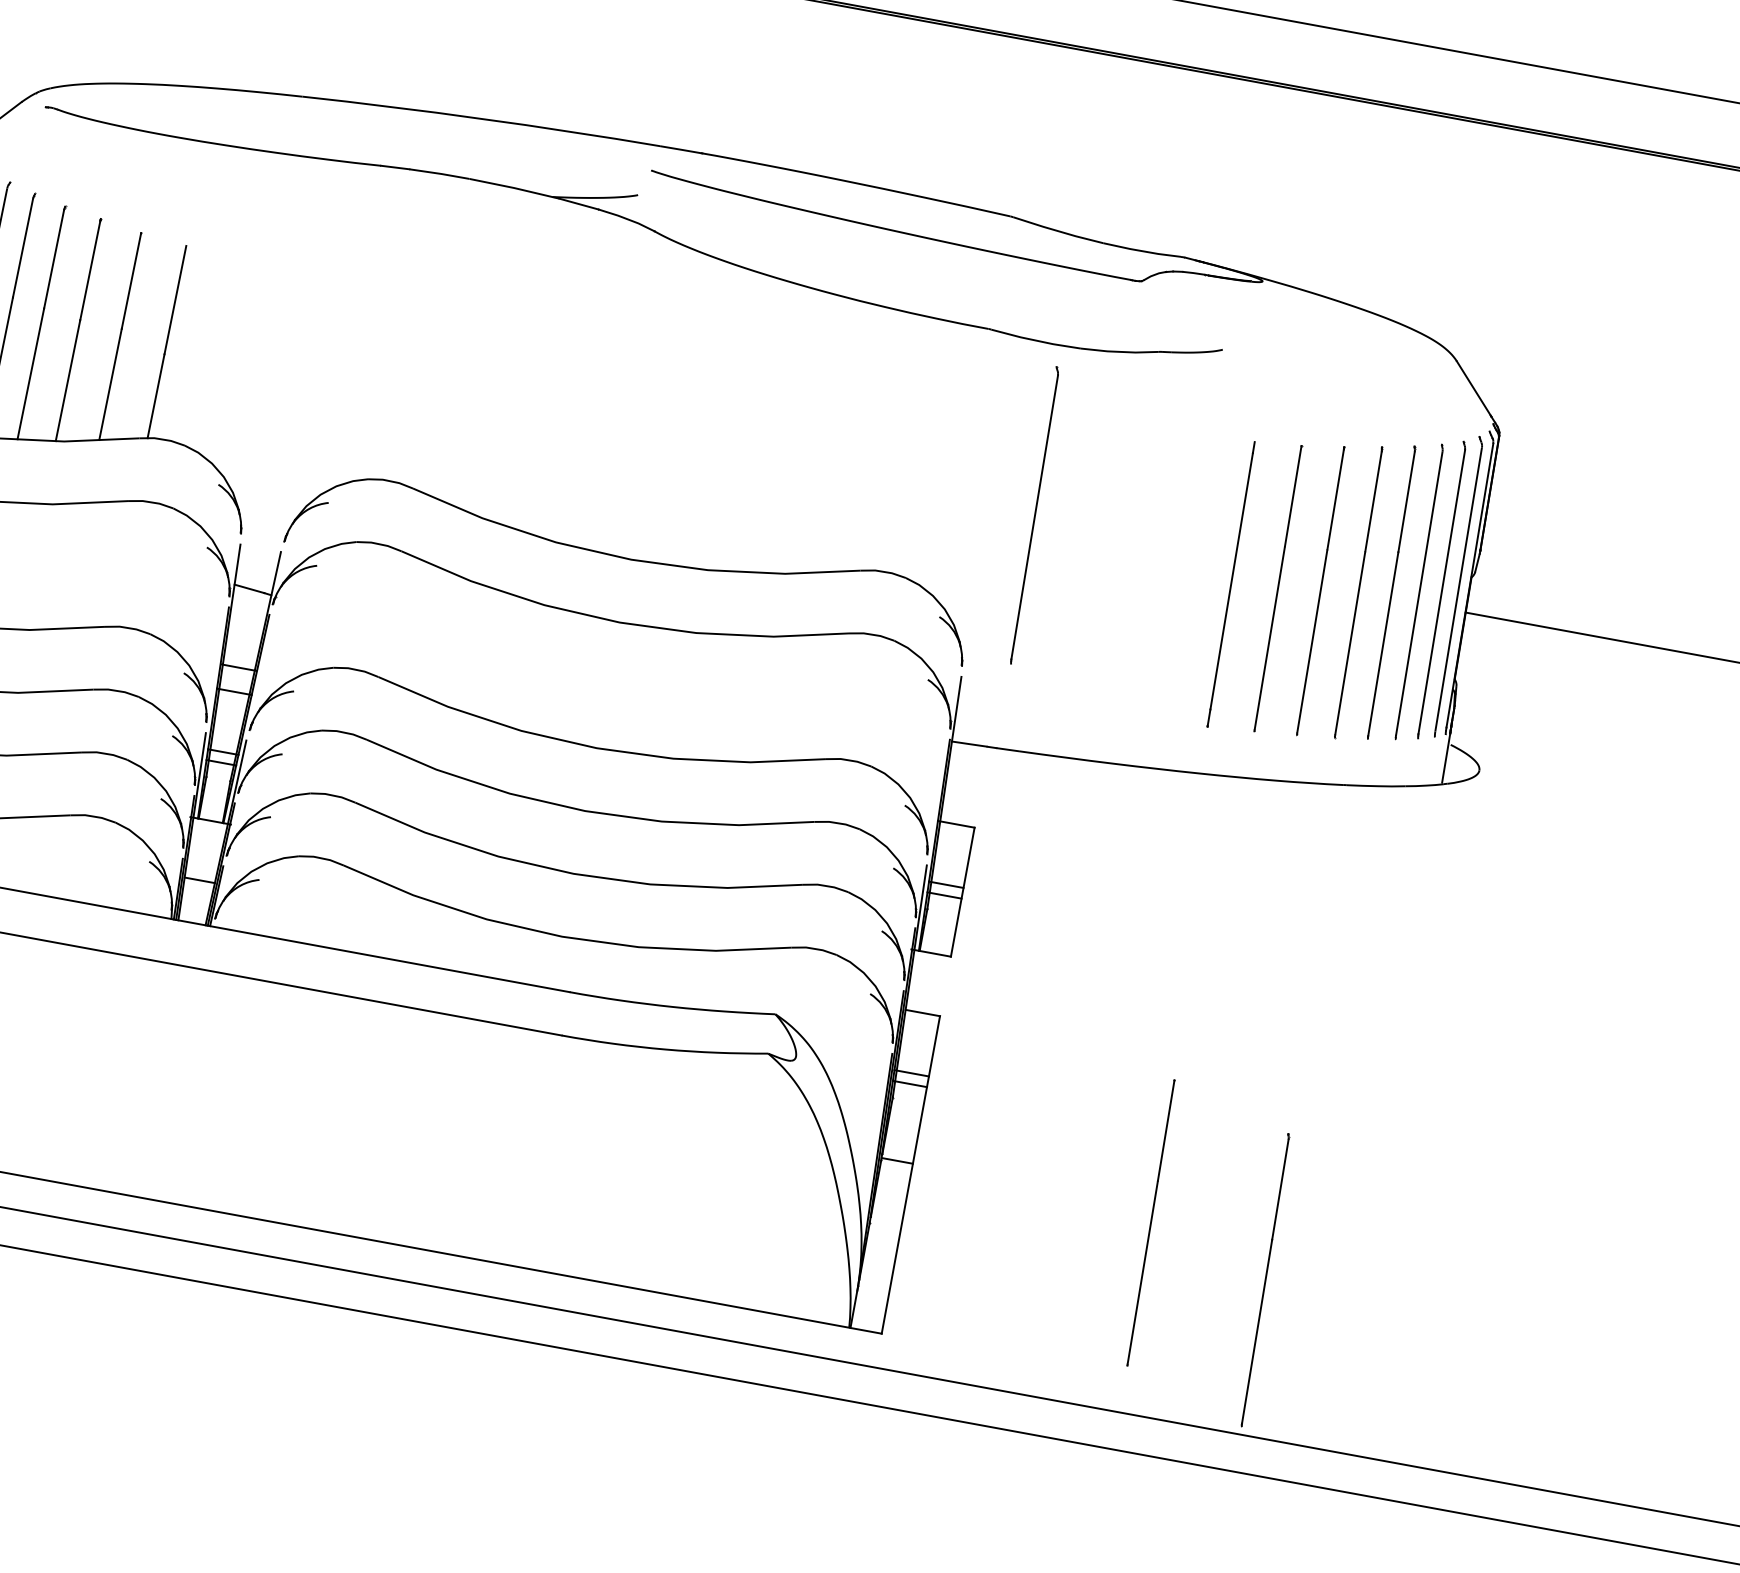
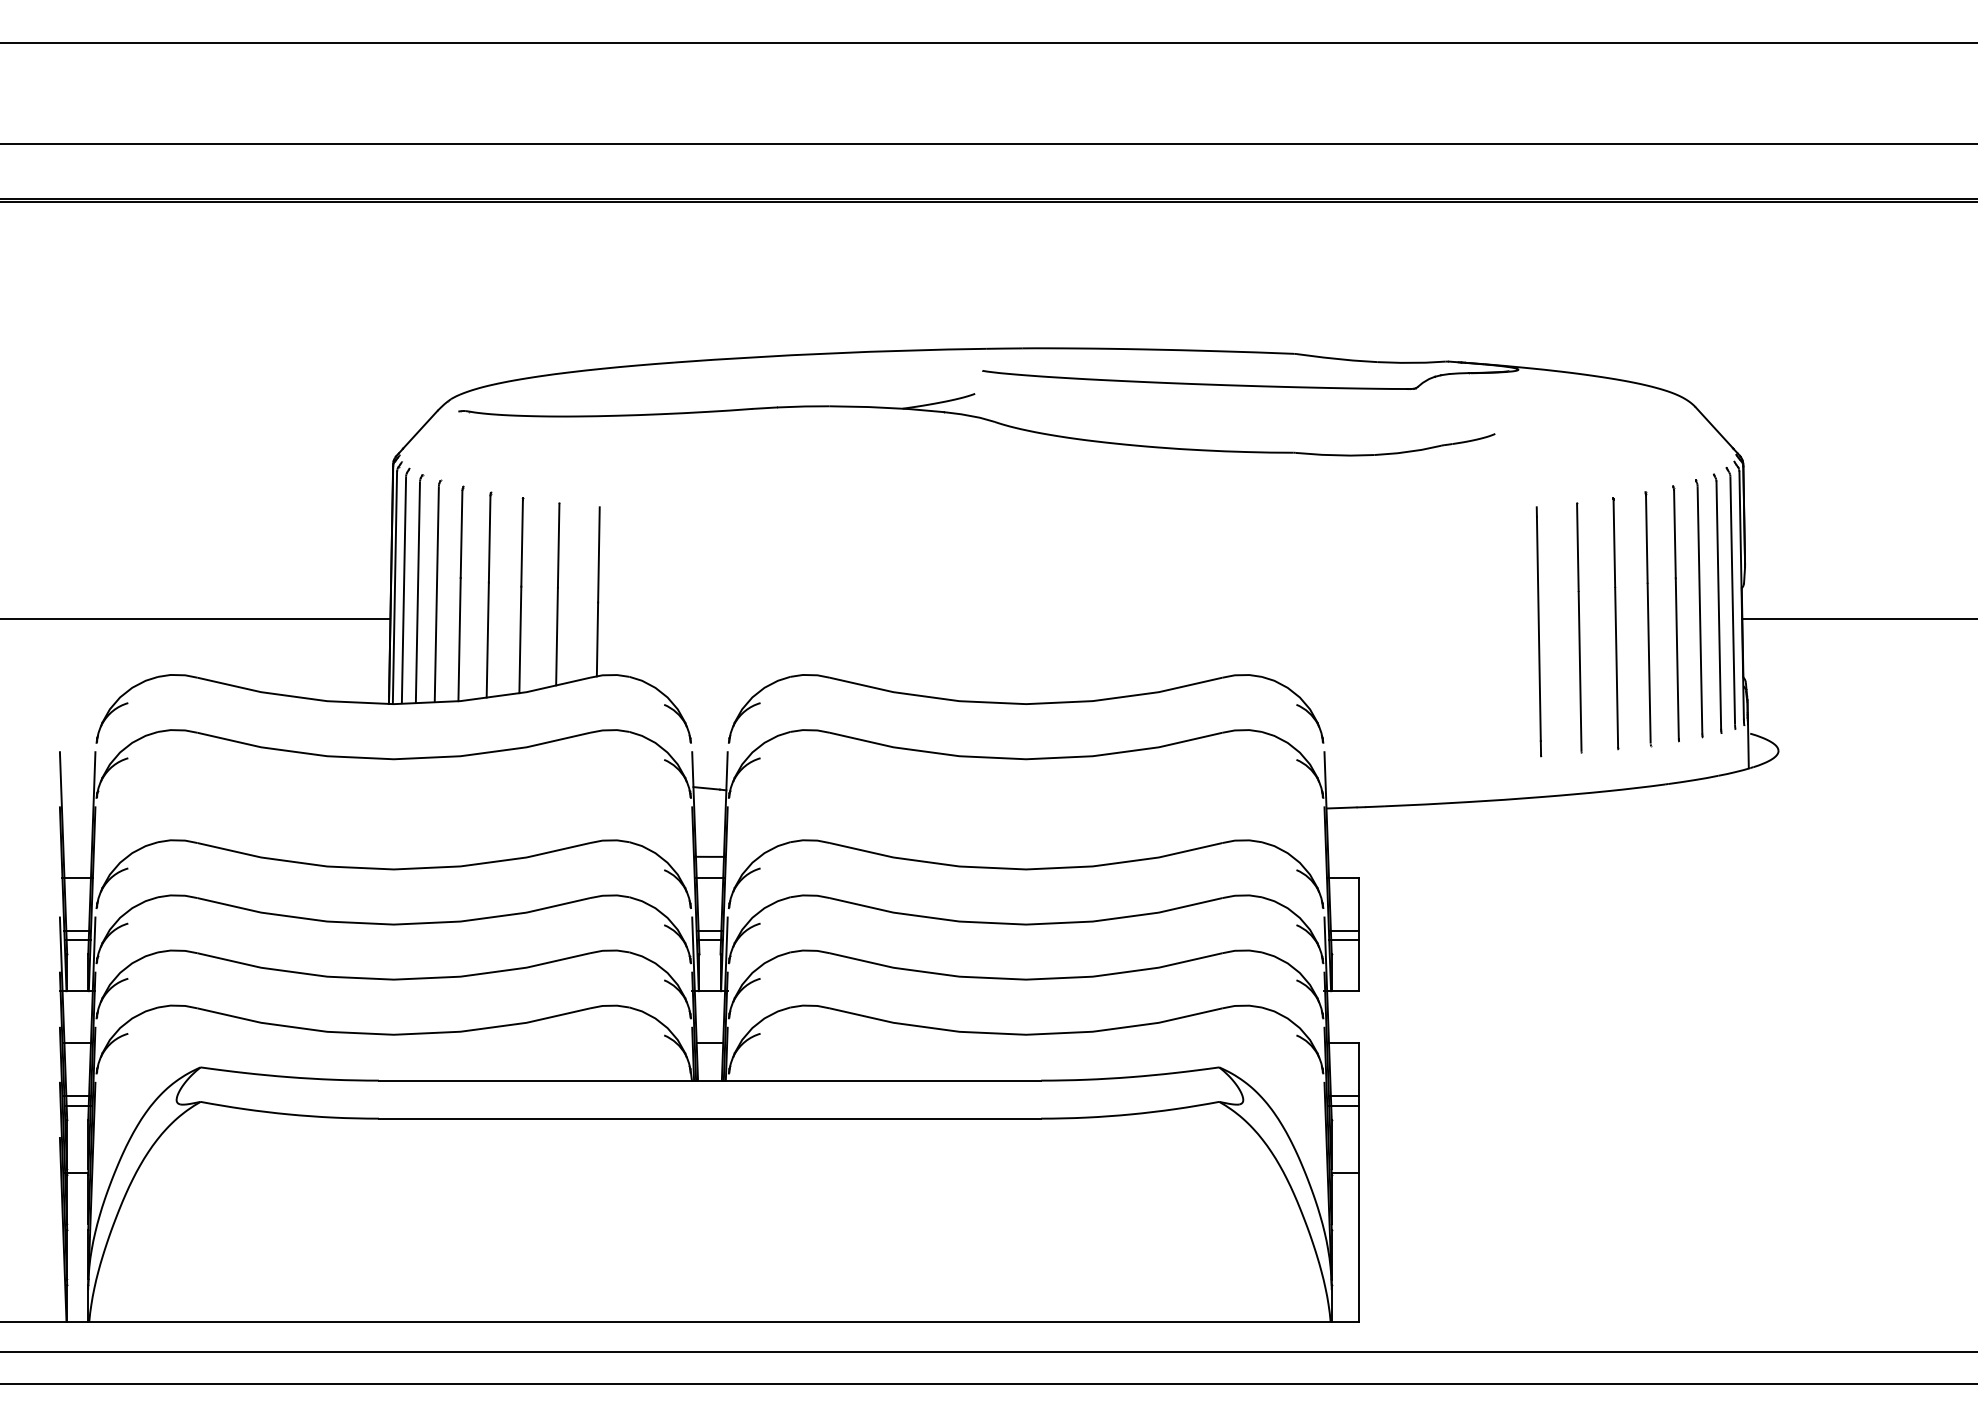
part: (1033, 514) -> (1360, 603), removed
line: (1151, 1222) -> (1570, 1185), removed
line: (1264, 1279) -> (1675, 1216), removed

